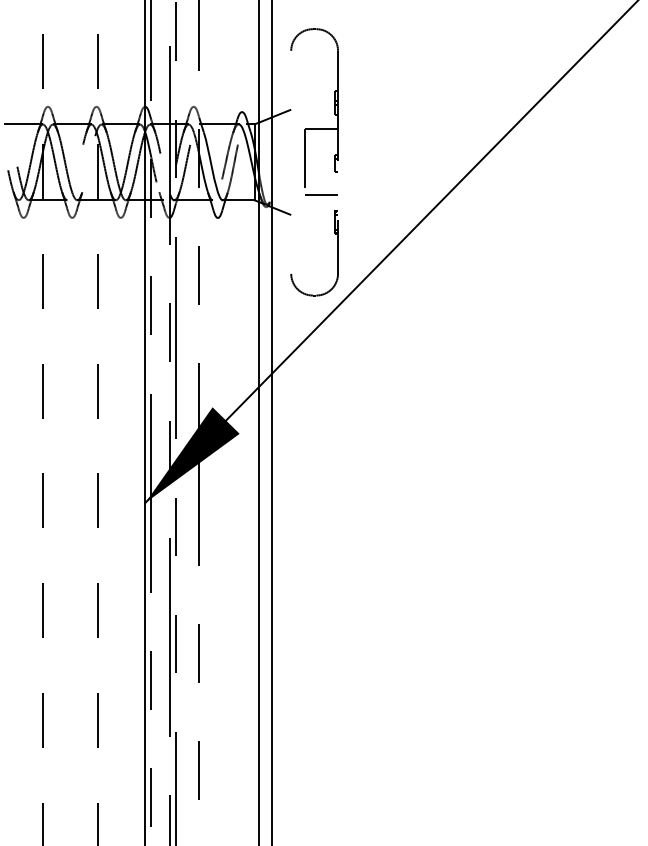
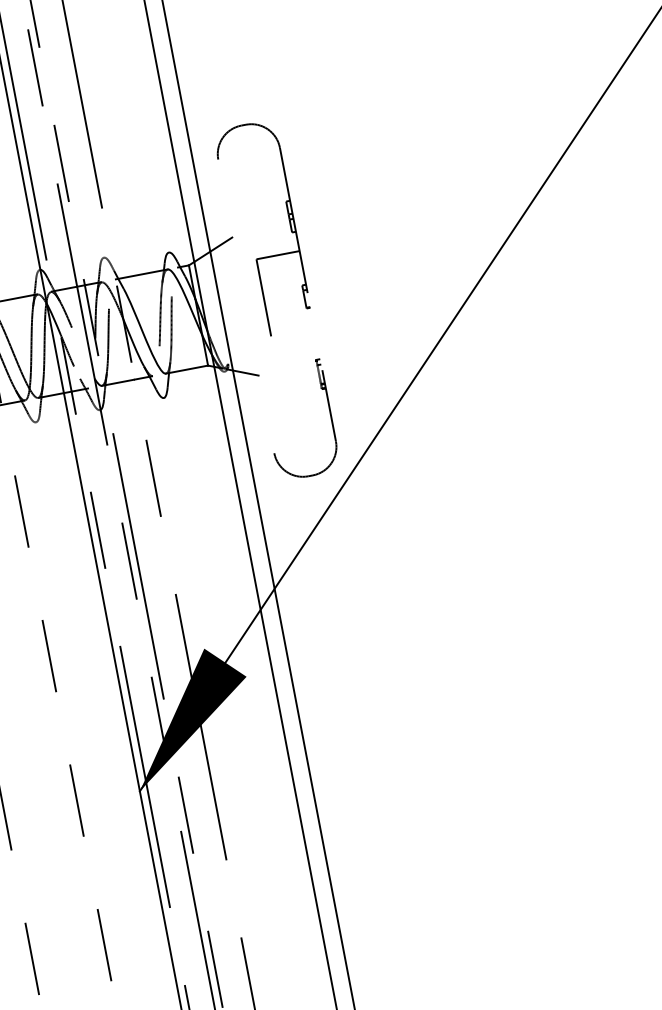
line: (321, 195) -> (294, 342), removed

